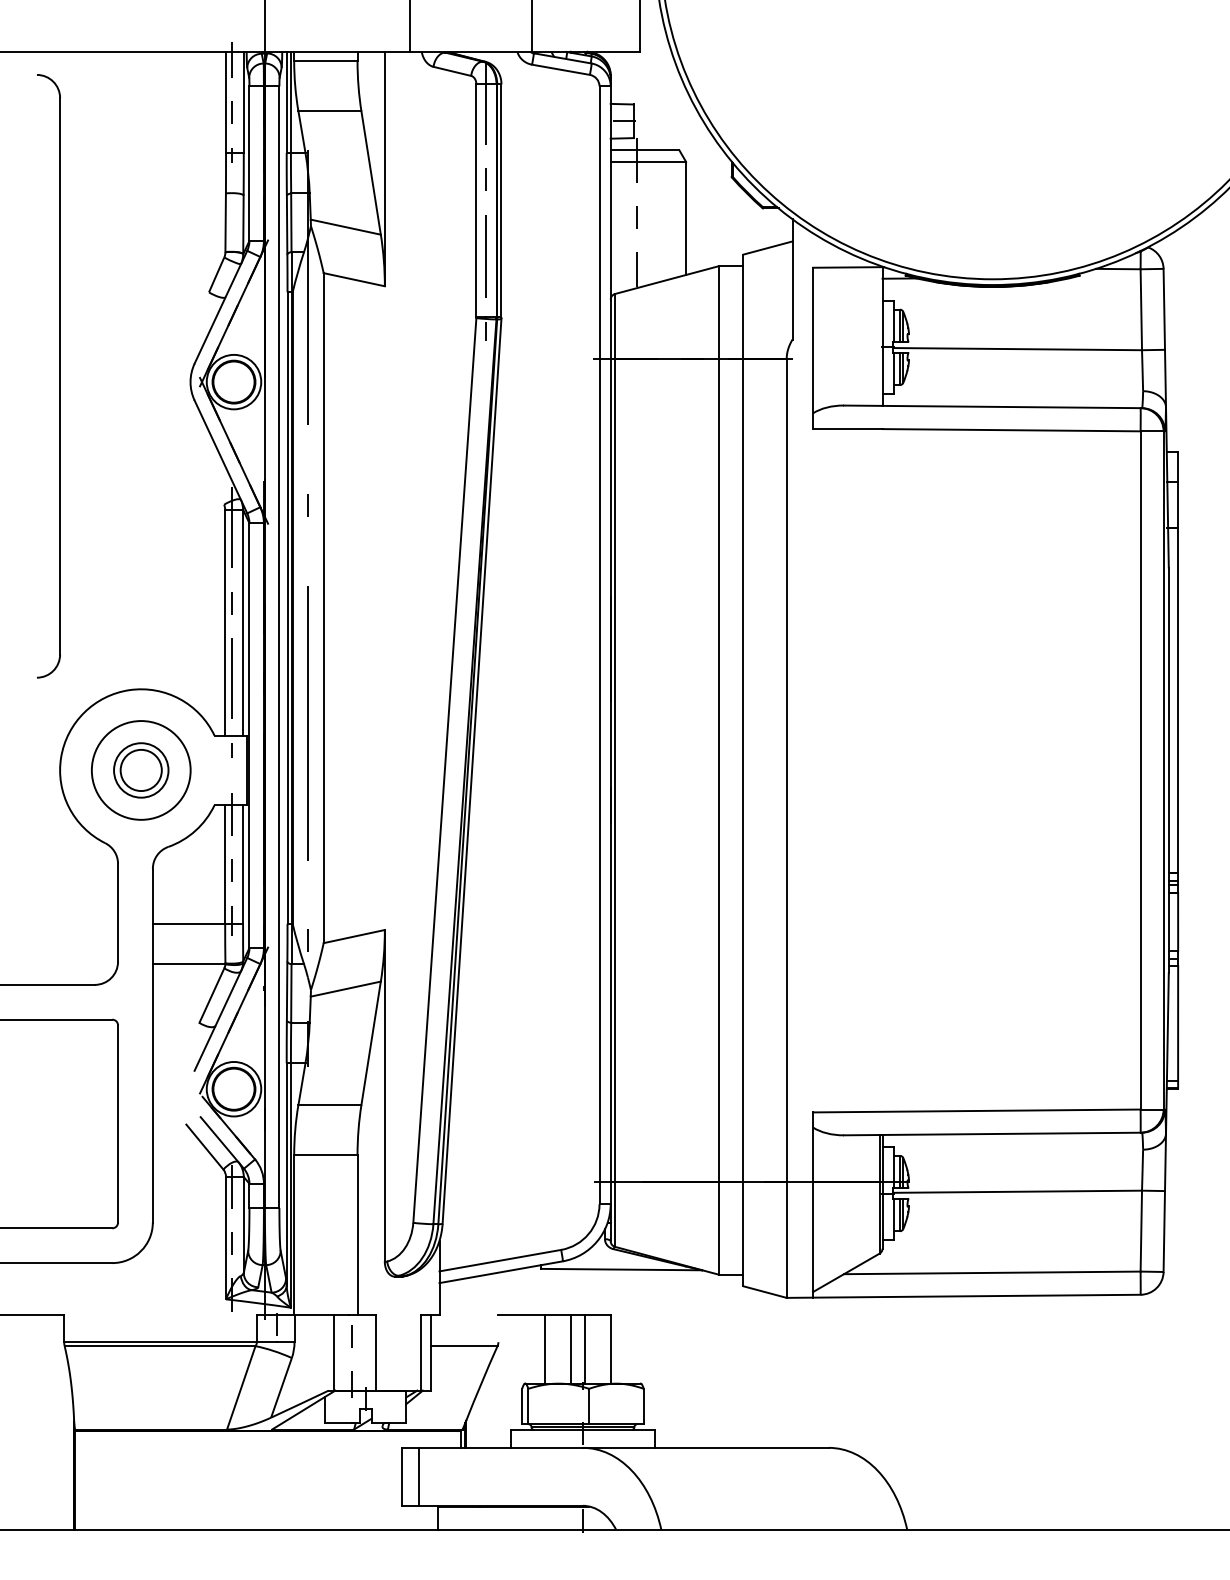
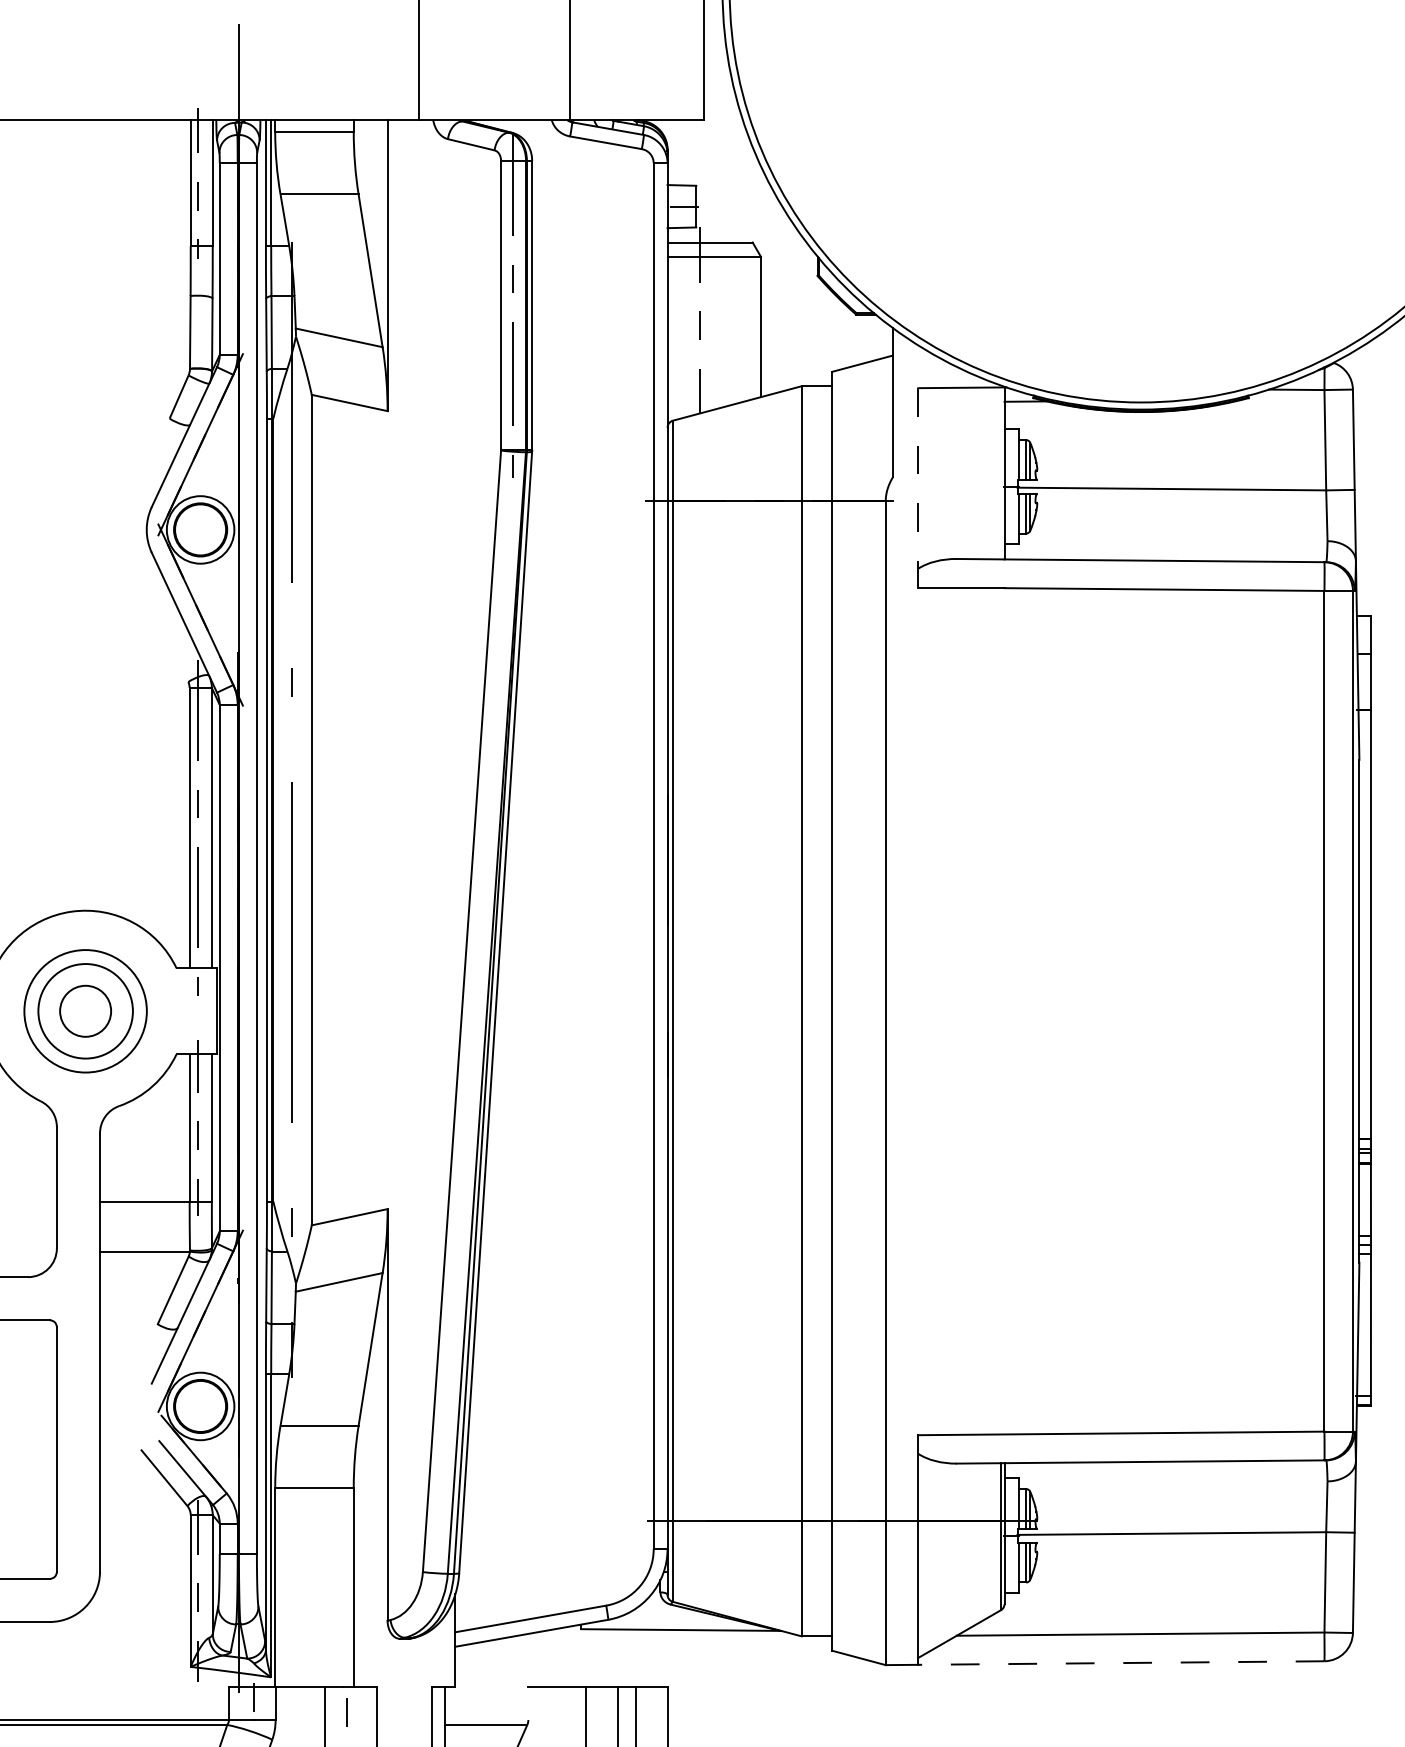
line: (813, 348) -> (918, 488), solid -> dashed
circle: (141, 770) -> (85, 1011), size x1.4
line: (976, 1296) -> (1121, 1663), solid -> dashed

